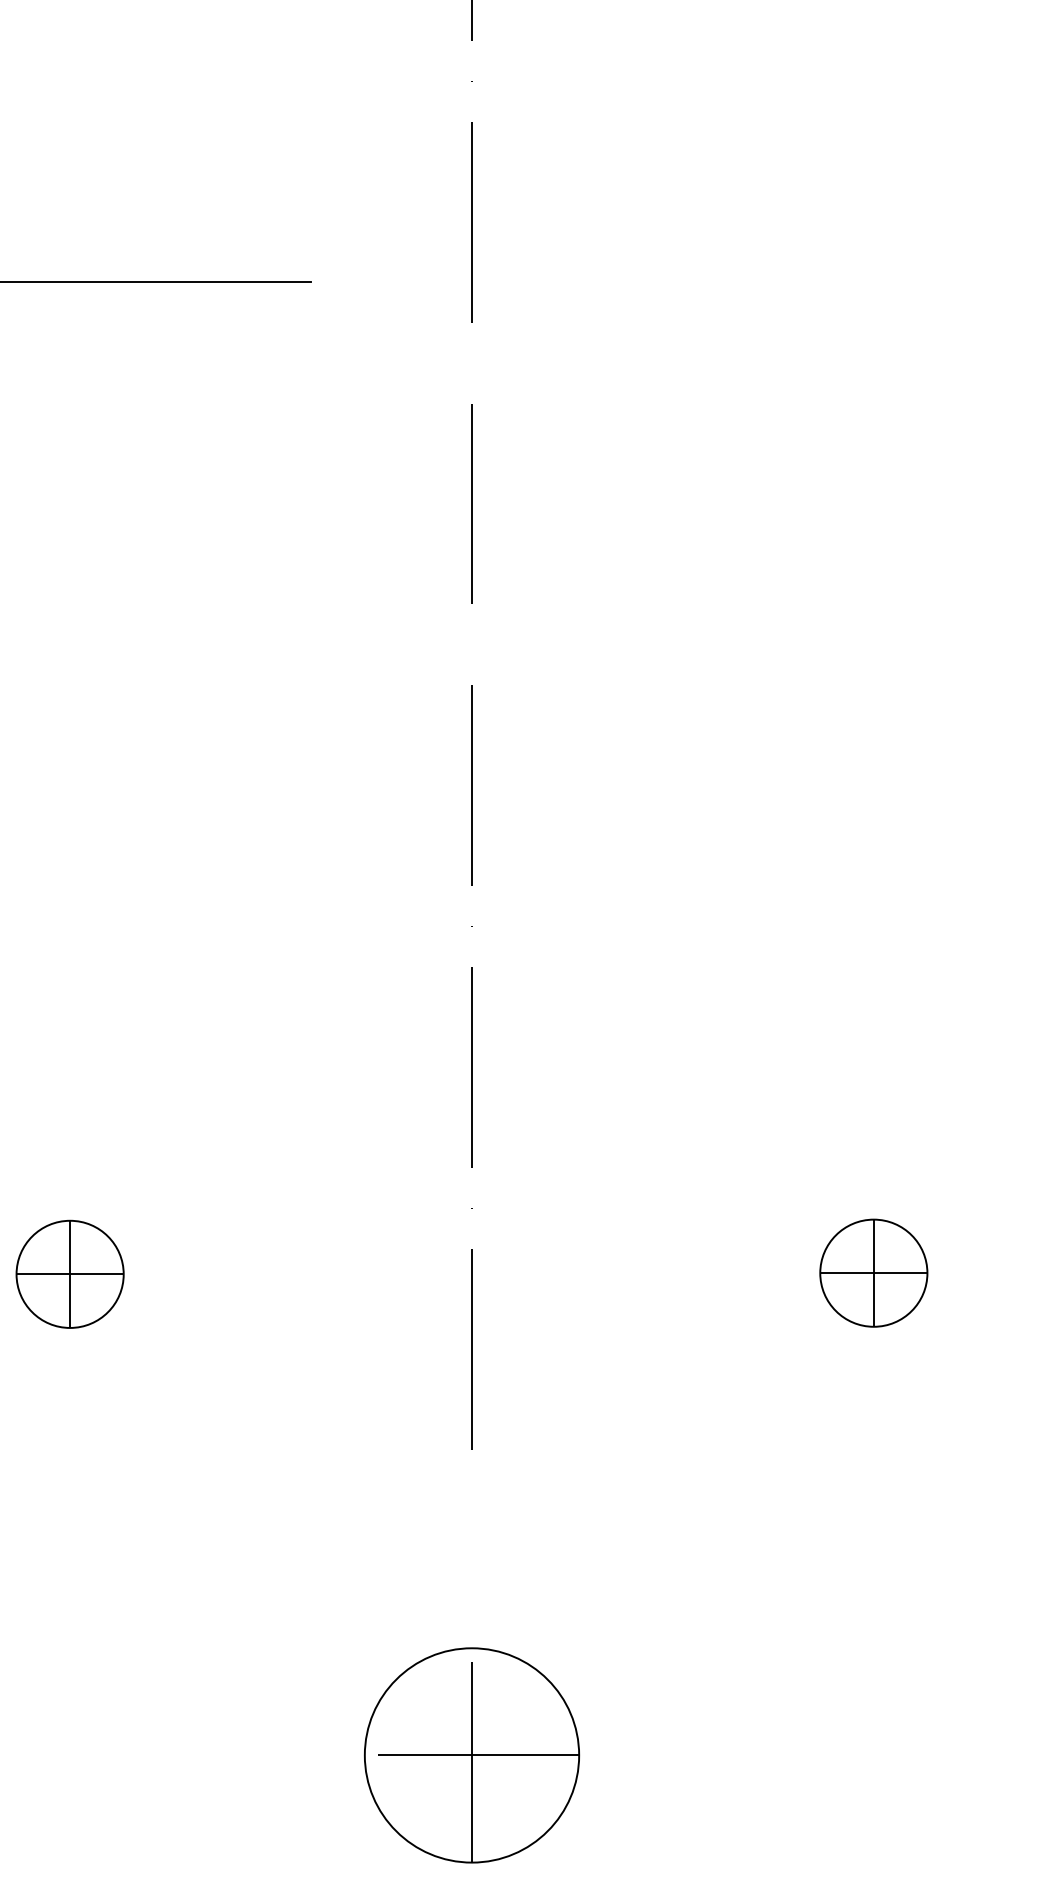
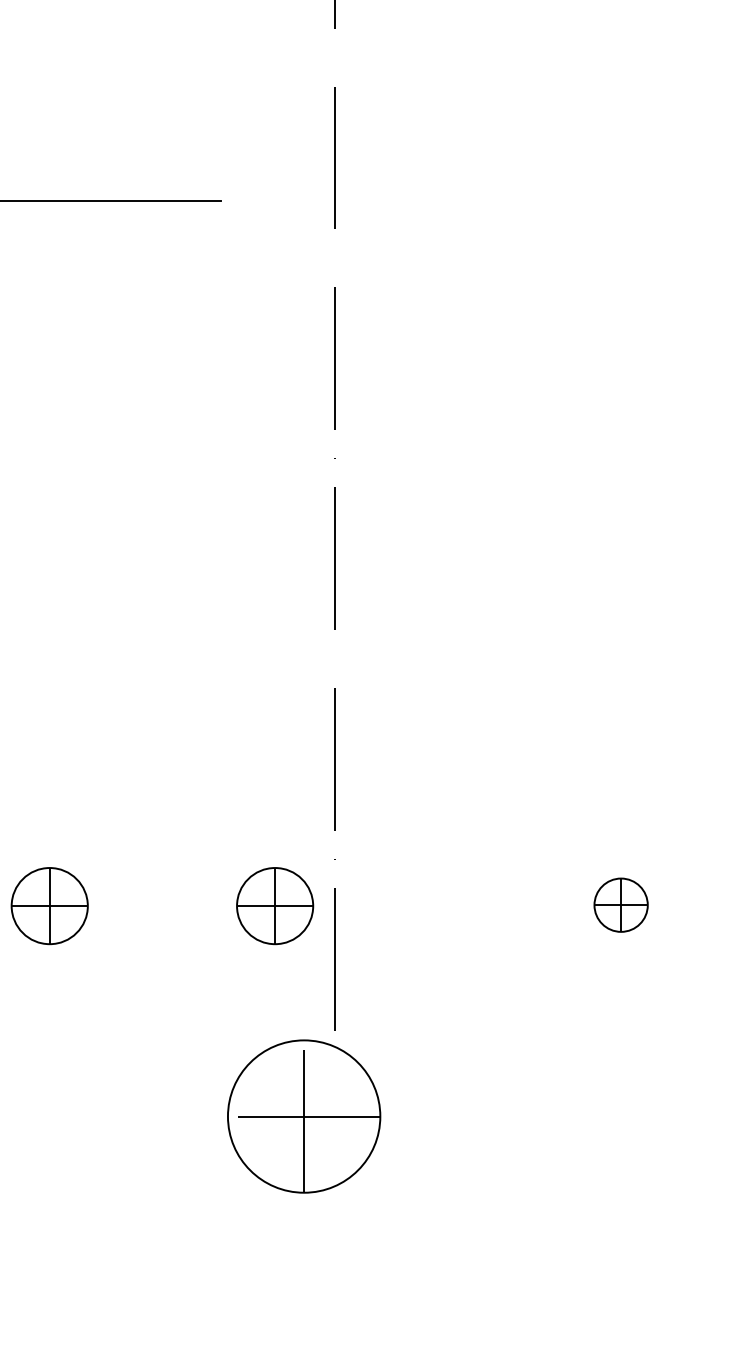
part: (873, 1272) -> (620, 904), size x0.7
part: (386, 1273) -> (274, 905), added
part: (471, 1755) -> (303, 1116), moved

